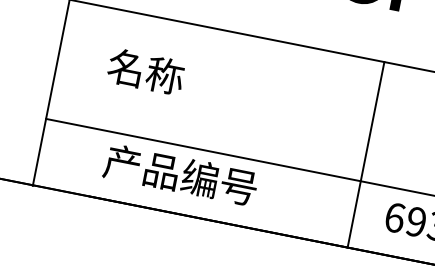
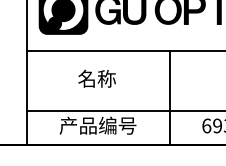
text: (144, 71) -> (96, 78), moved
line: (366, 153) -> (169, 97), moved

